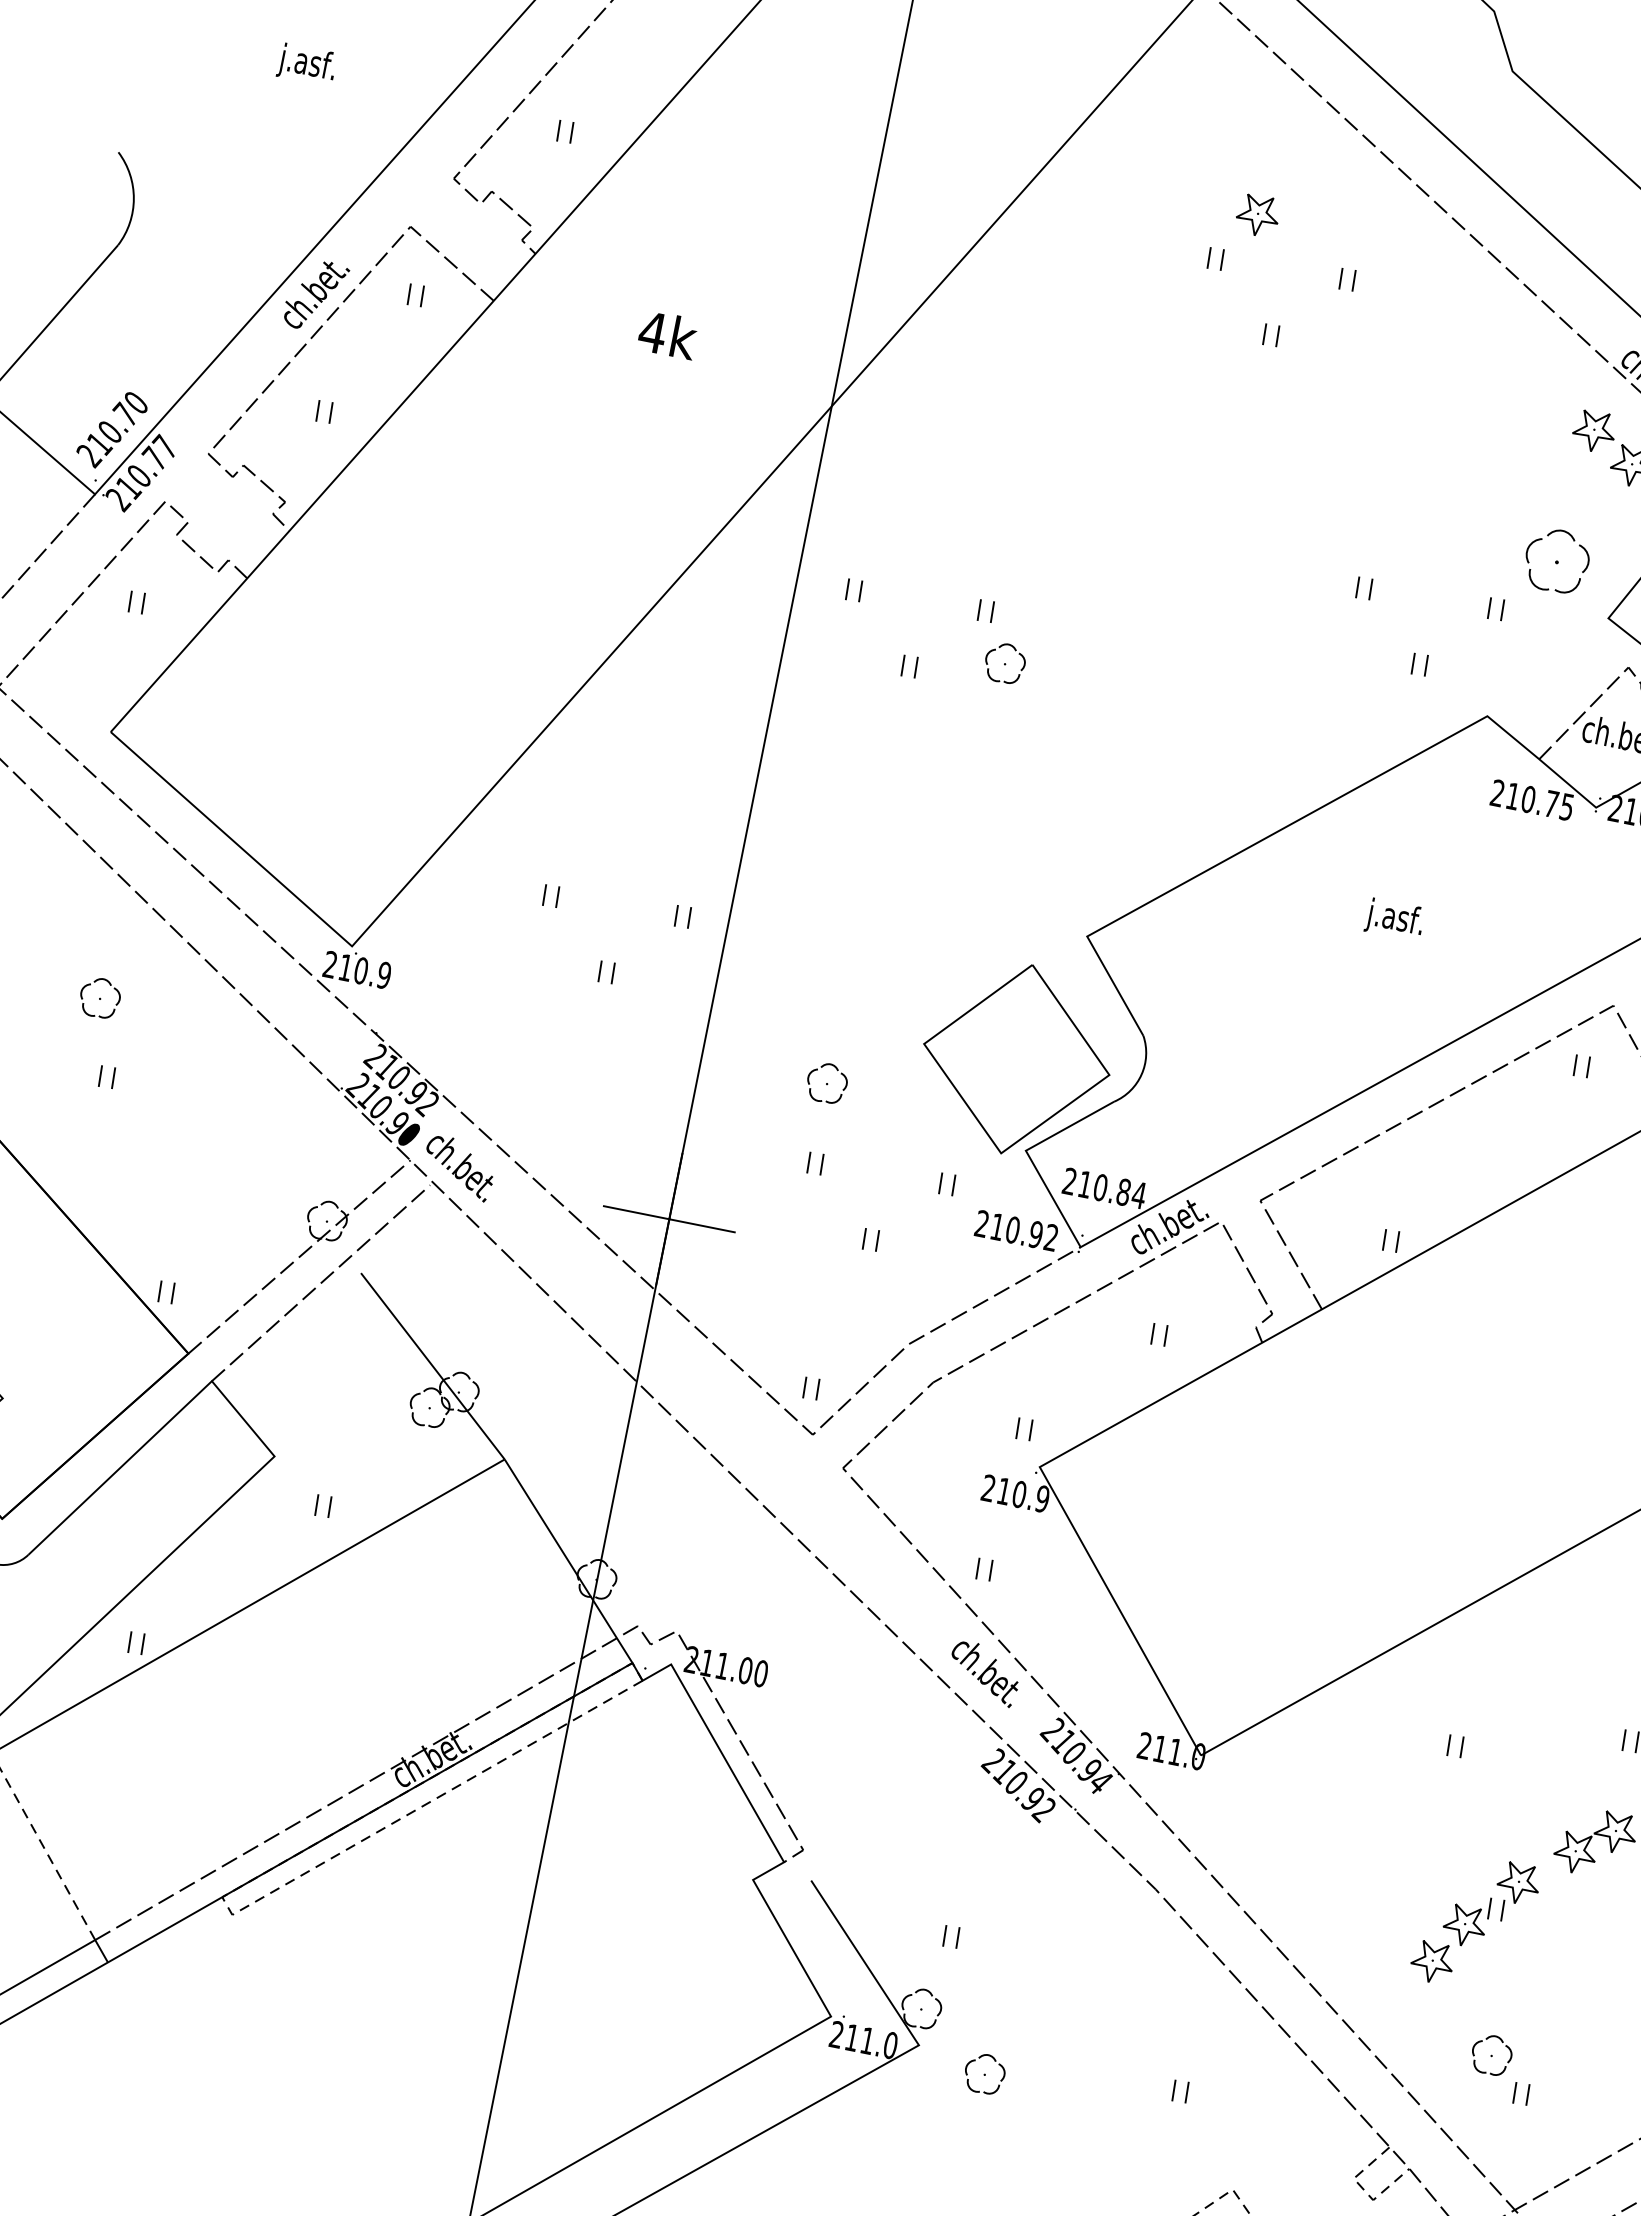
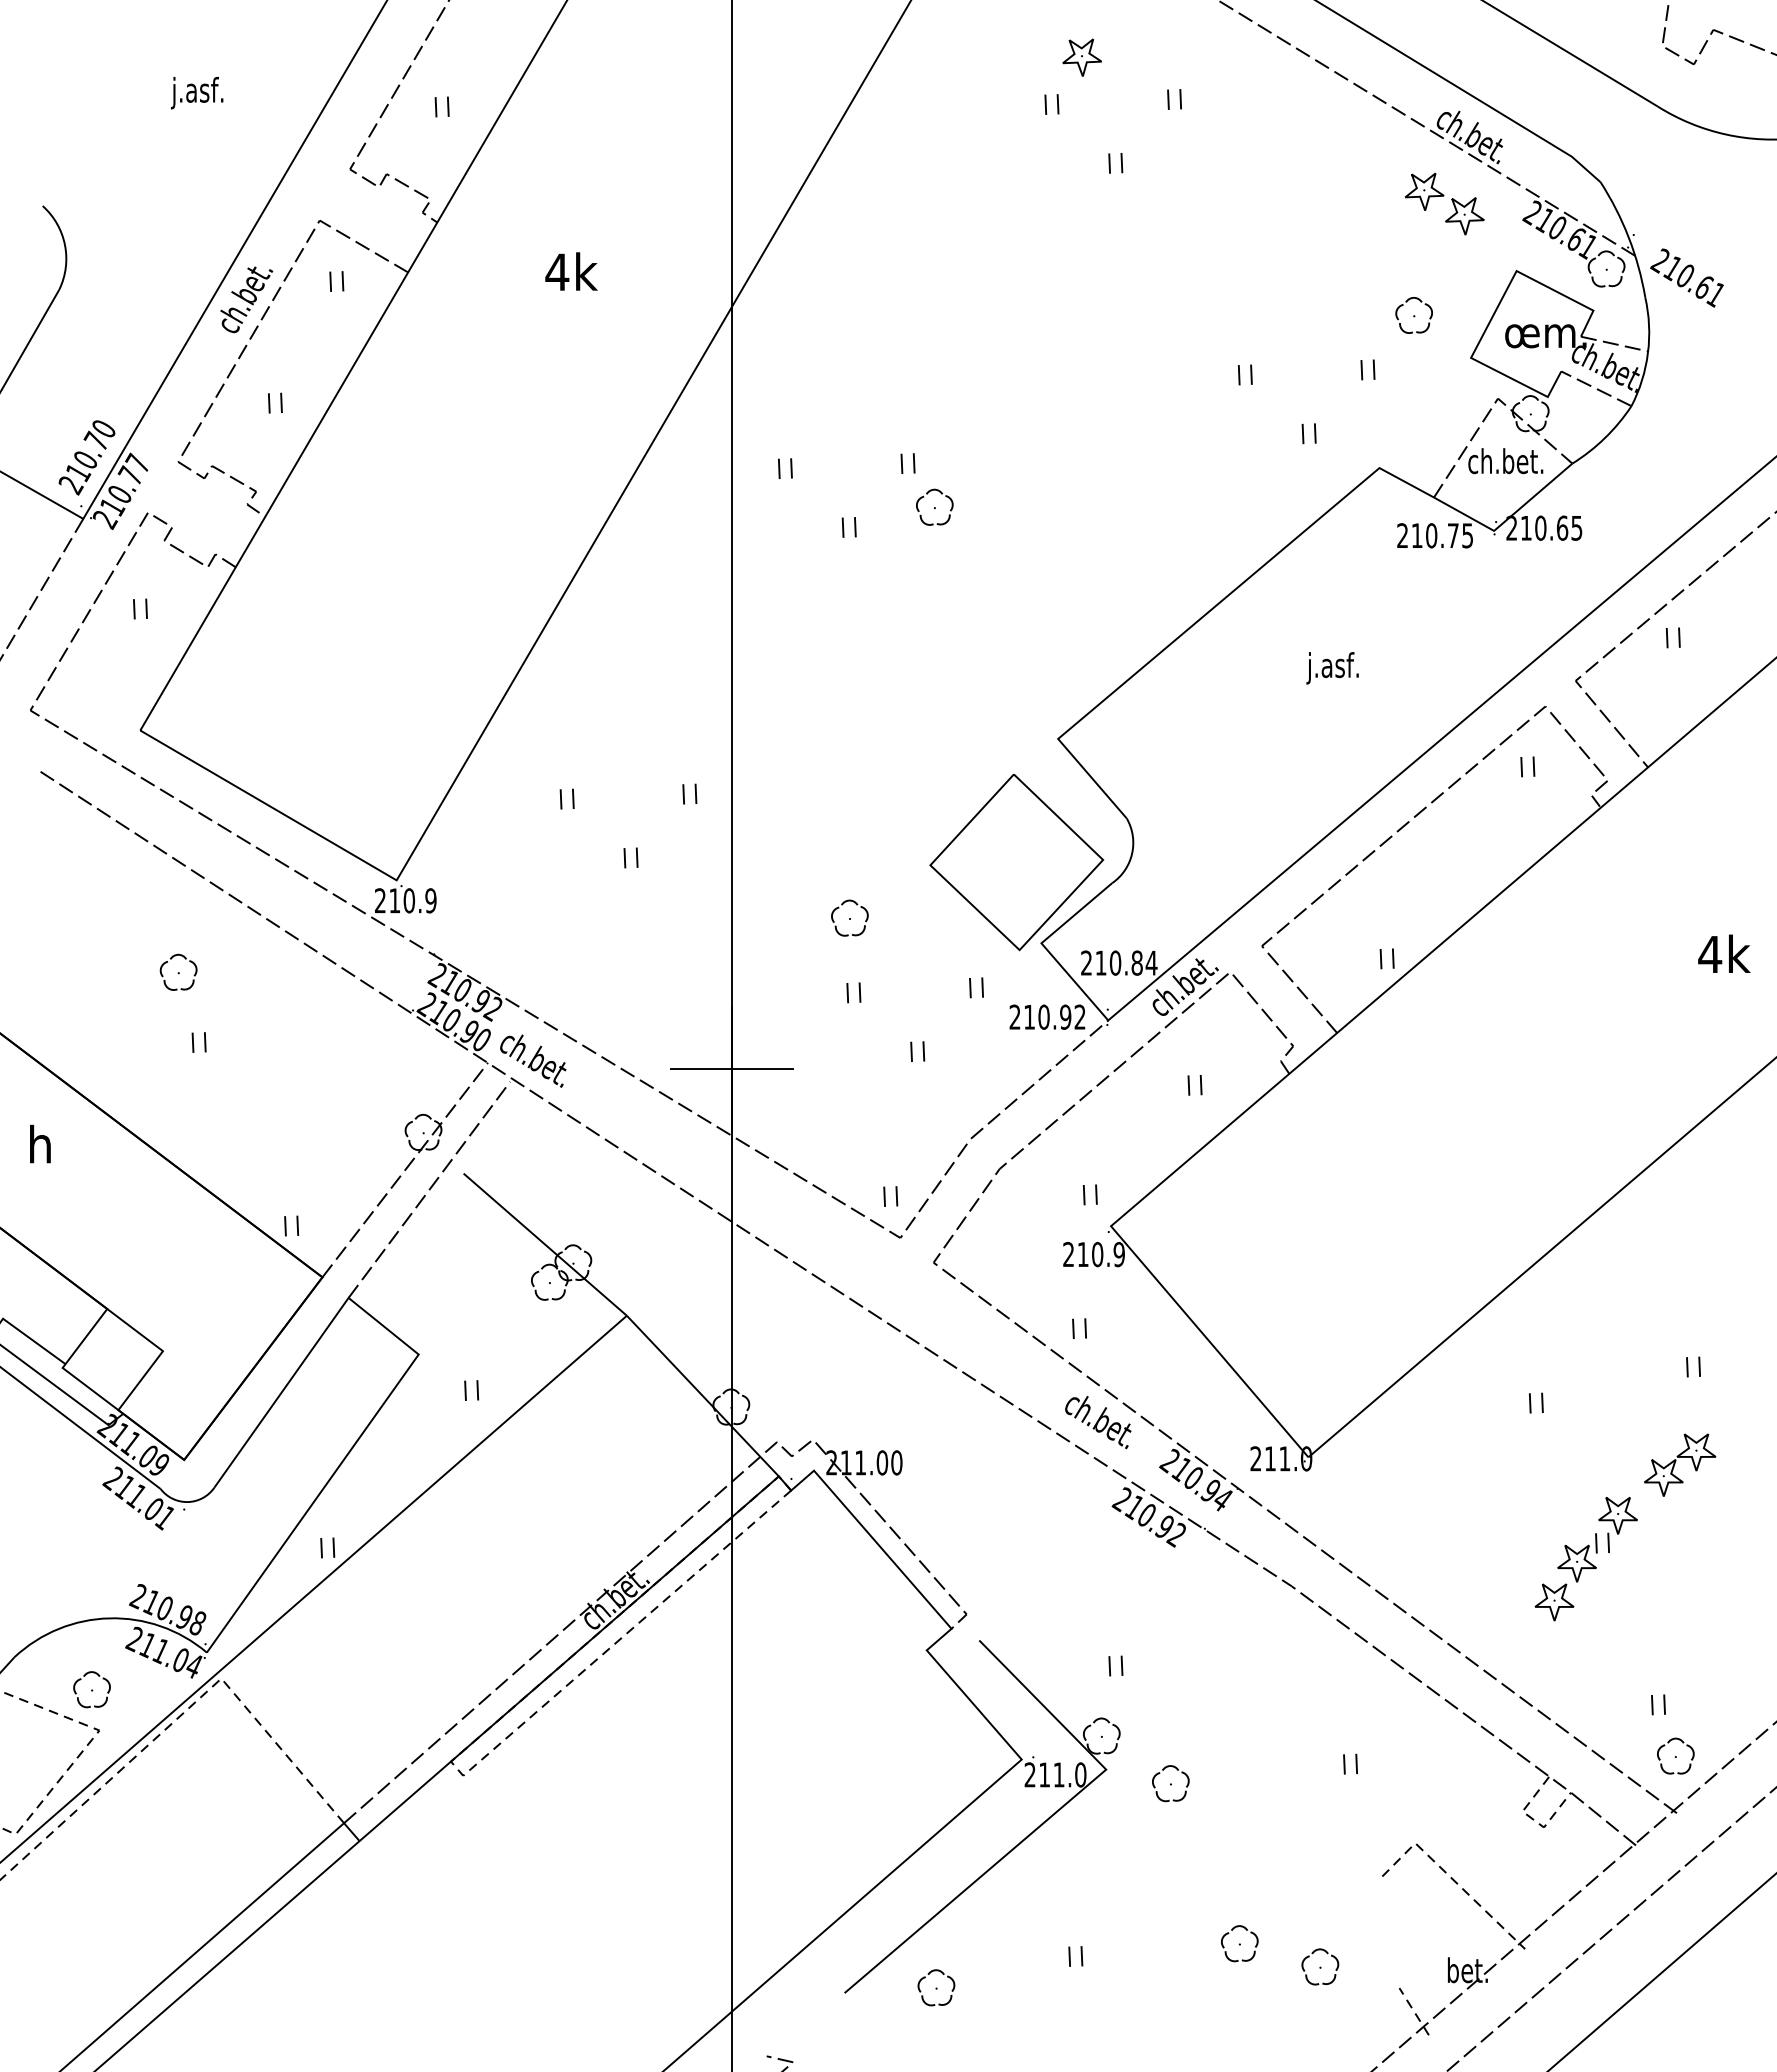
part: (1556, 560) -> (1413, 315), size x0.62
part: (1491, 2054) -> (1675, 1755), moved

